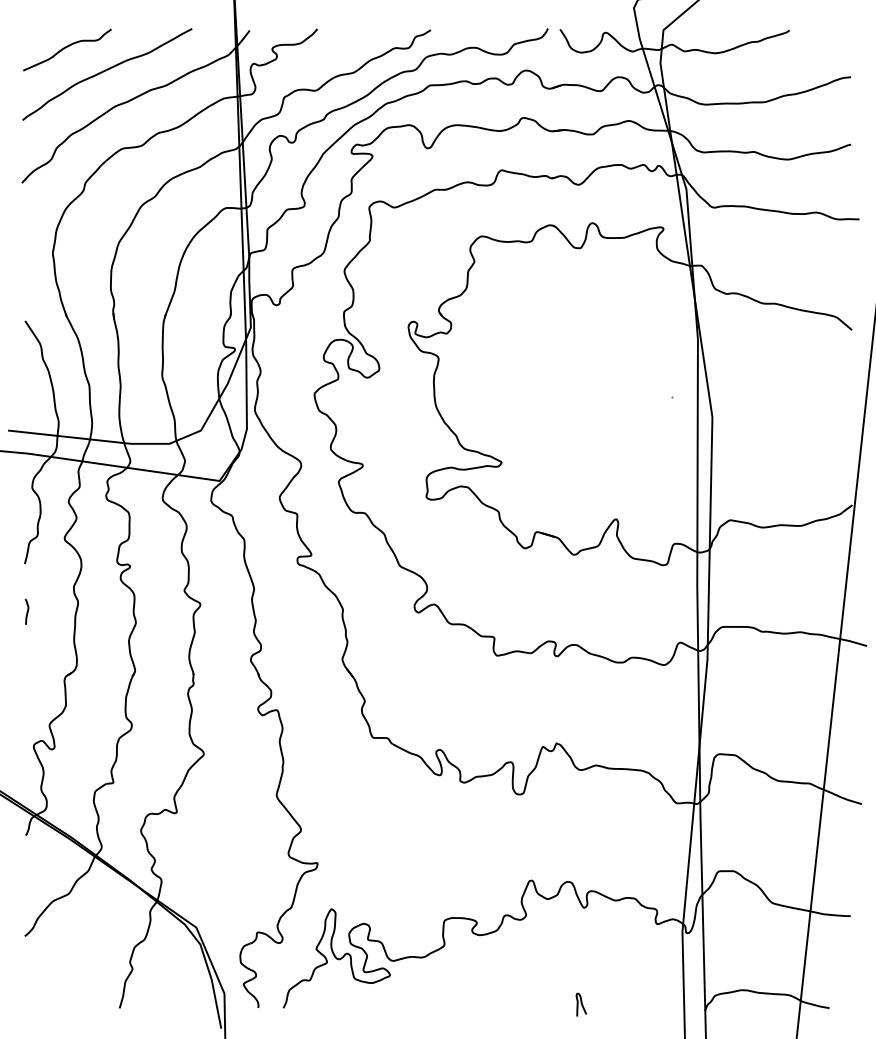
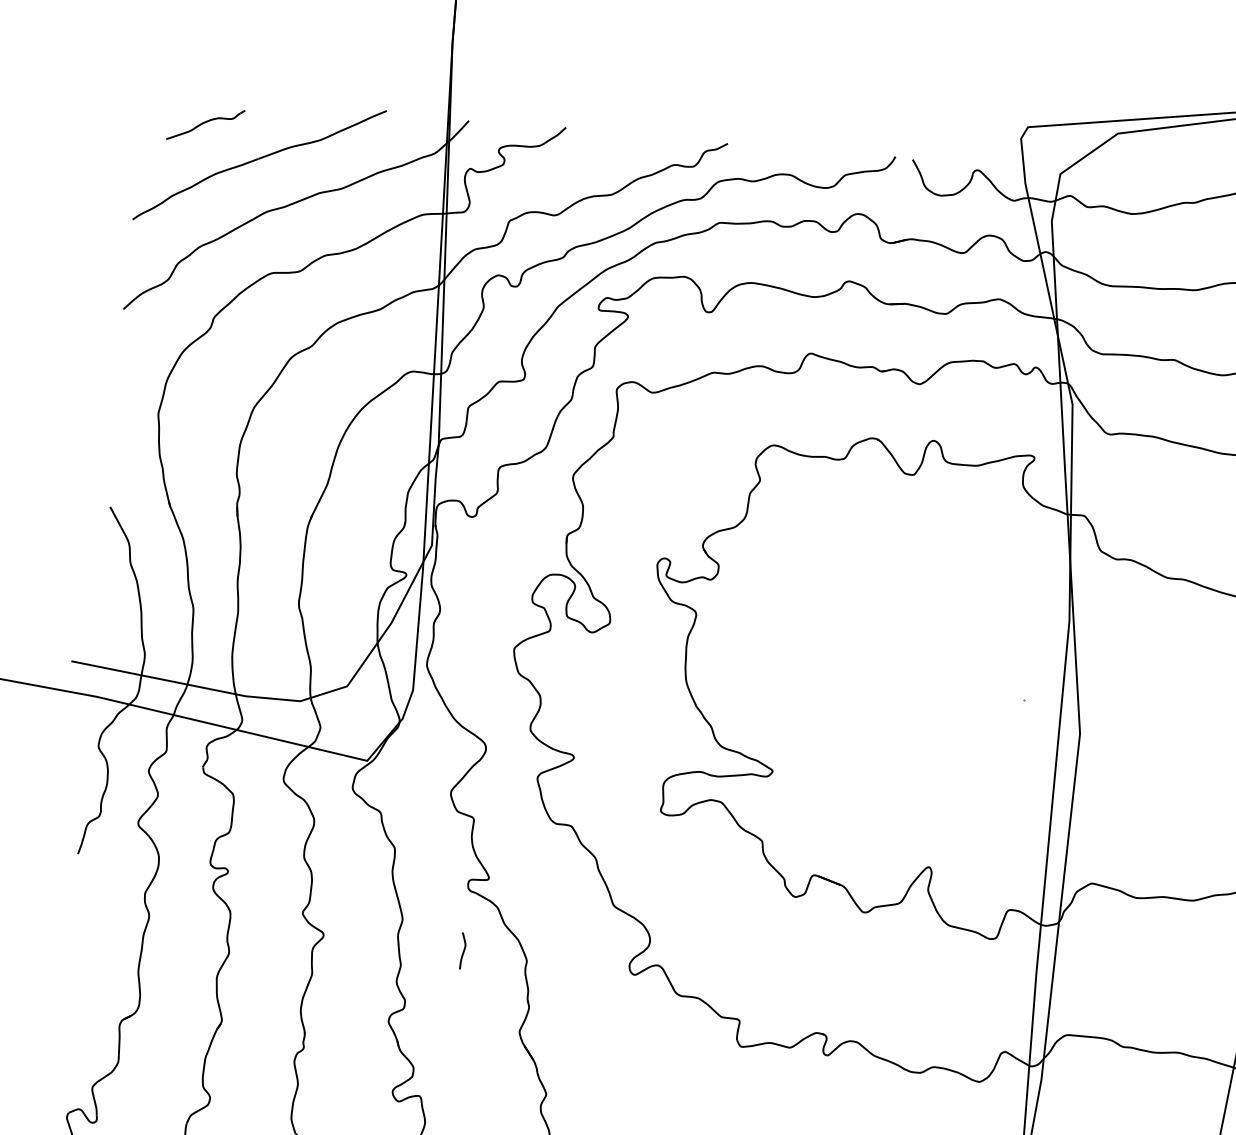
part: (67, 49) -> (205, 124), size x0.6
curve: (26, 611) -> (462, 950), moved

